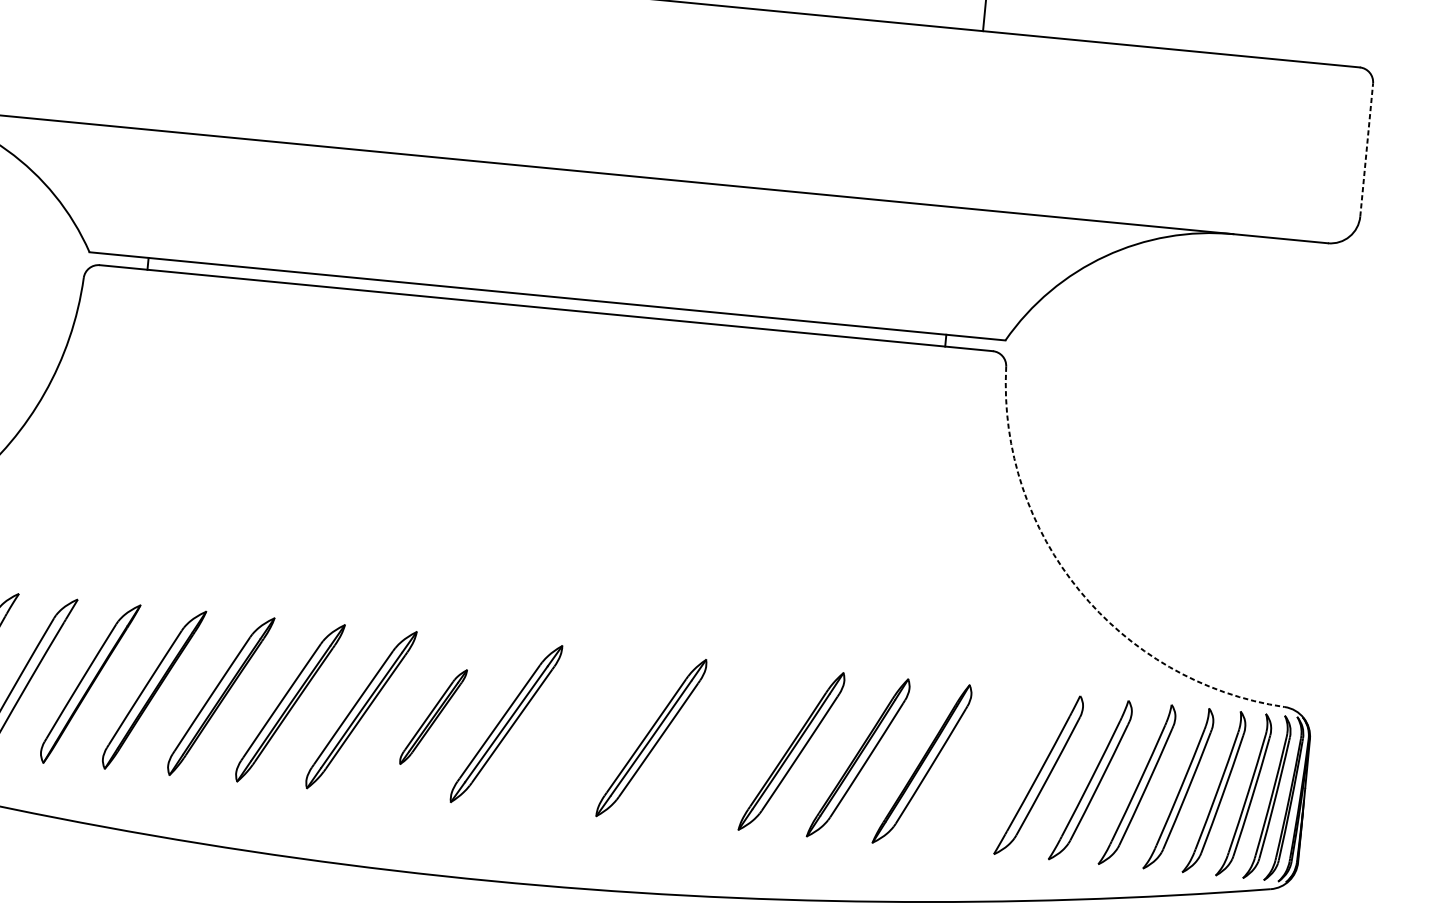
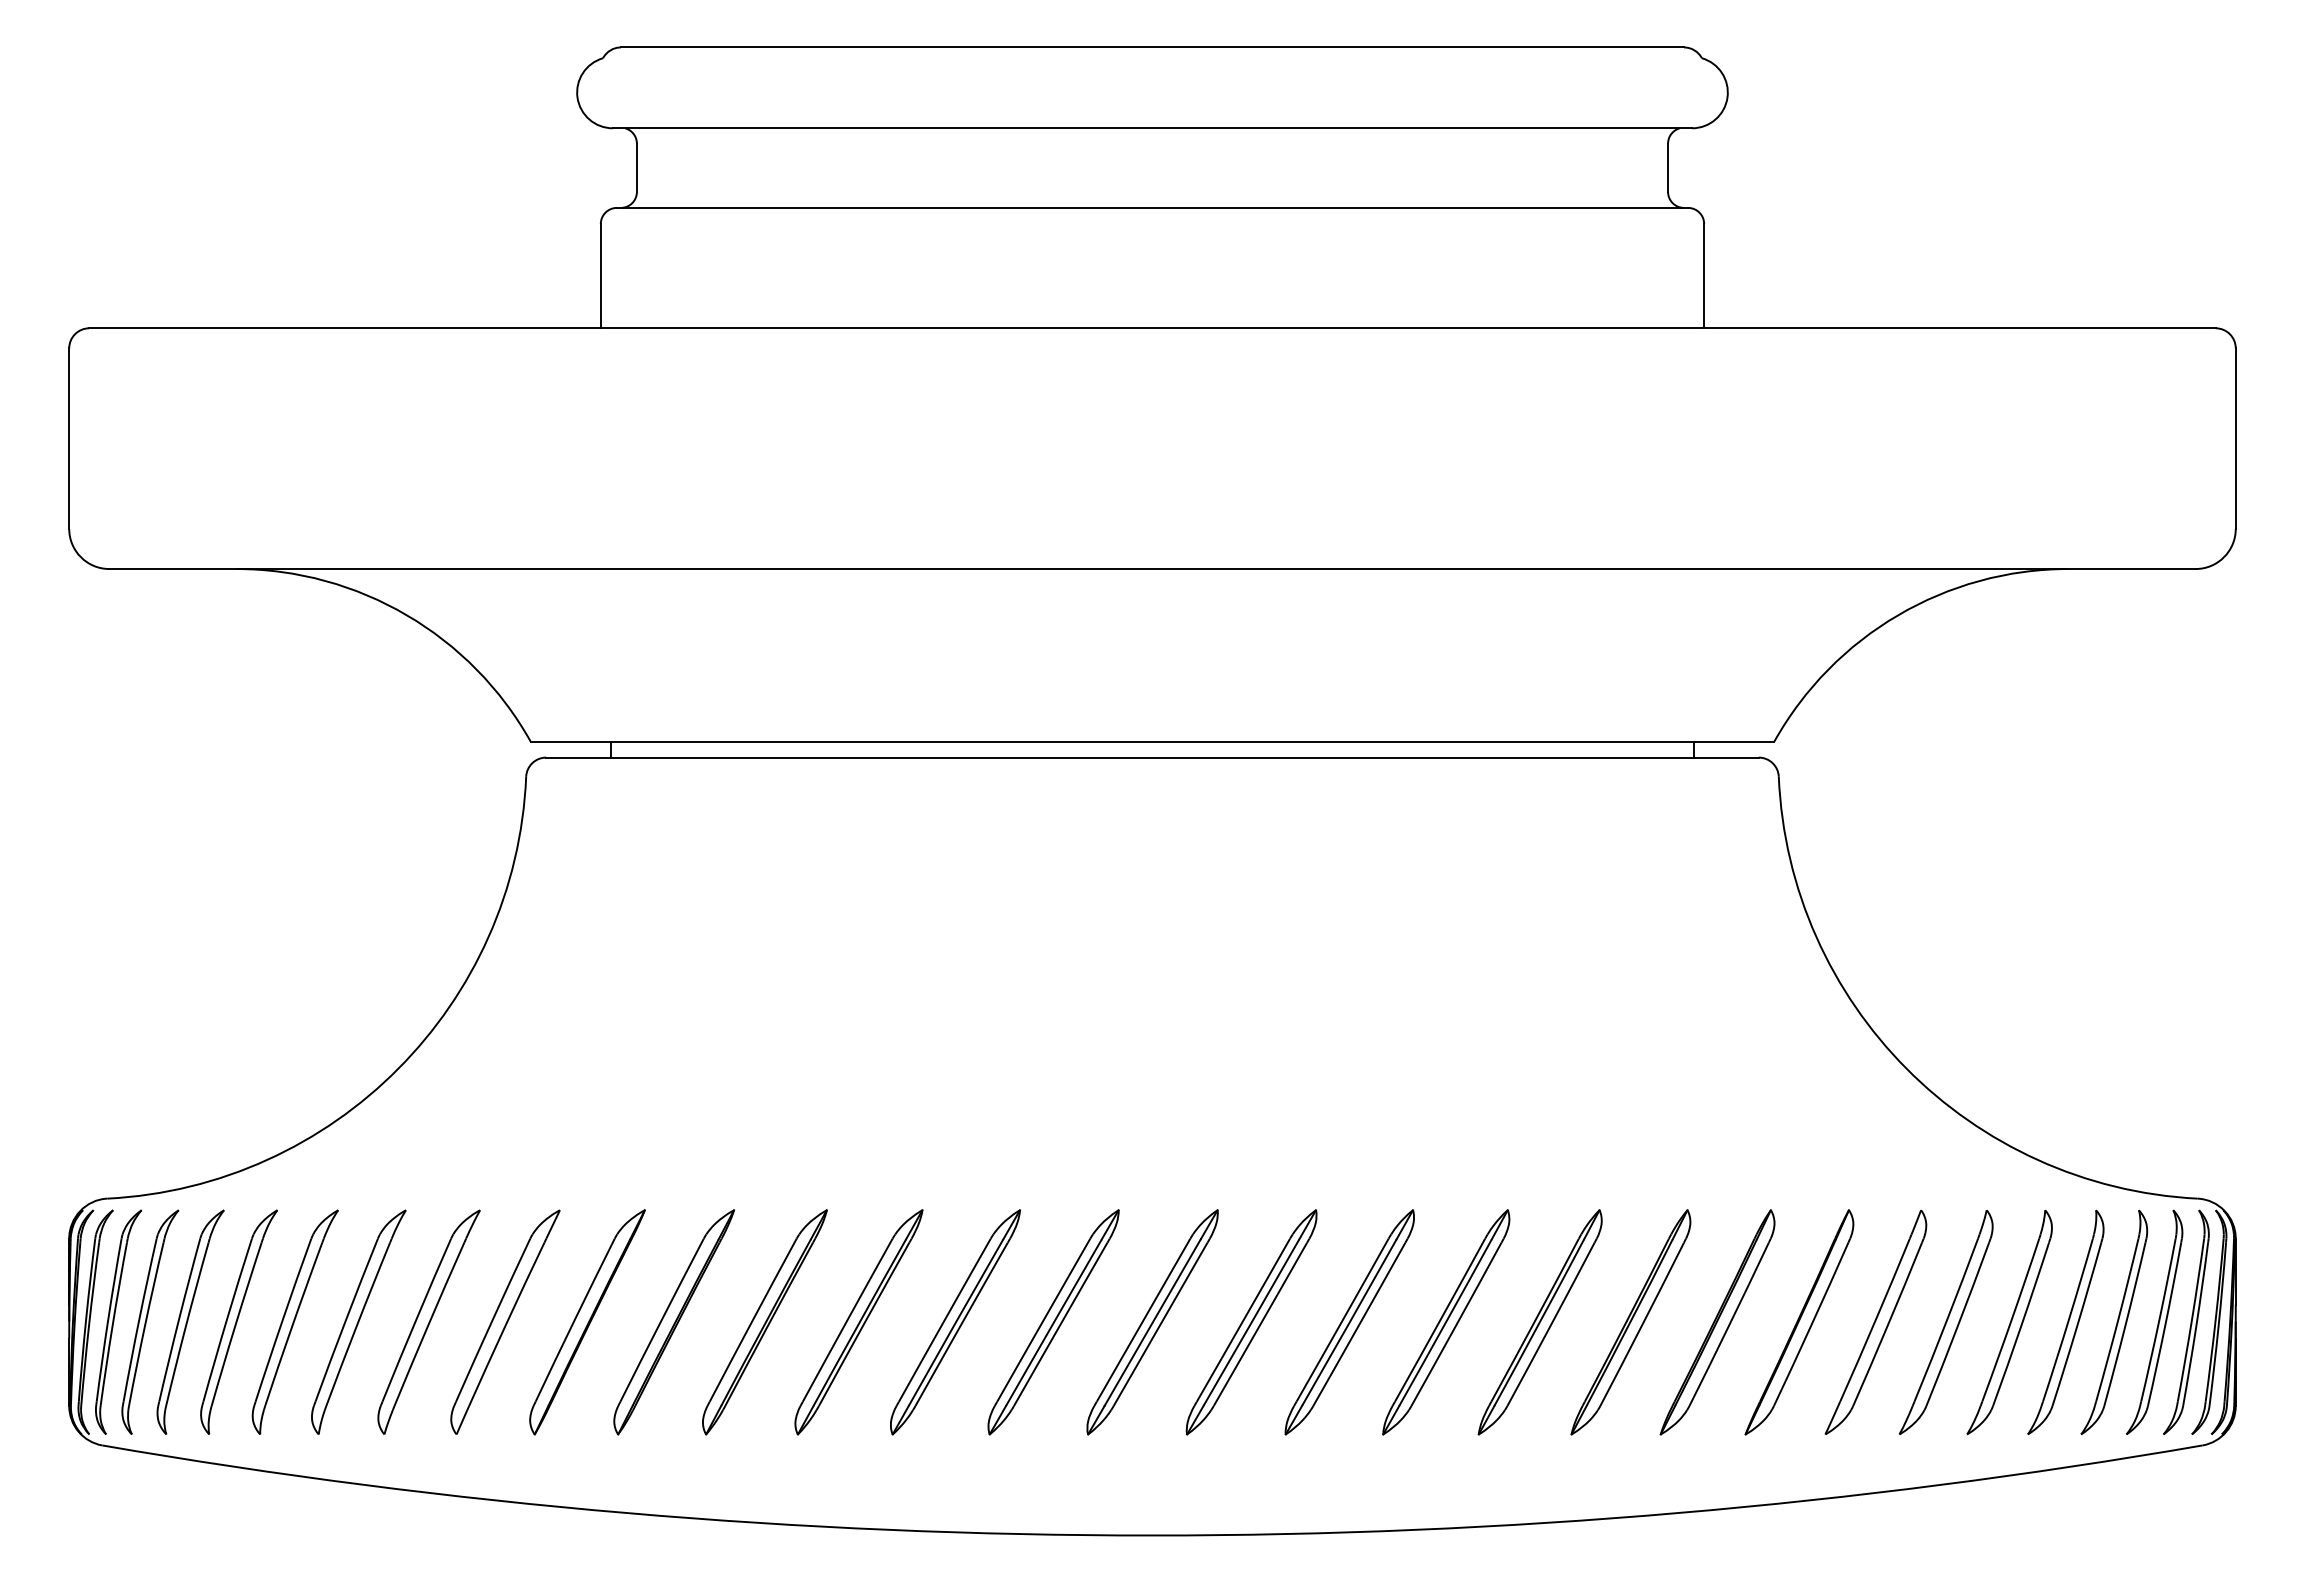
line: (1366, 149) -> (2235, 438), dashed -> solid
arc: (1079, 590) -> (1906, 1068), dashed -> solid
part: (433, 717) -> (1053, 1322), size x1.67
part: (579, 731) -> (1251, 1322), added
part: (722, 745) -> (1446, 1322), added
part: (982, 770) -> (1799, 1322), added

